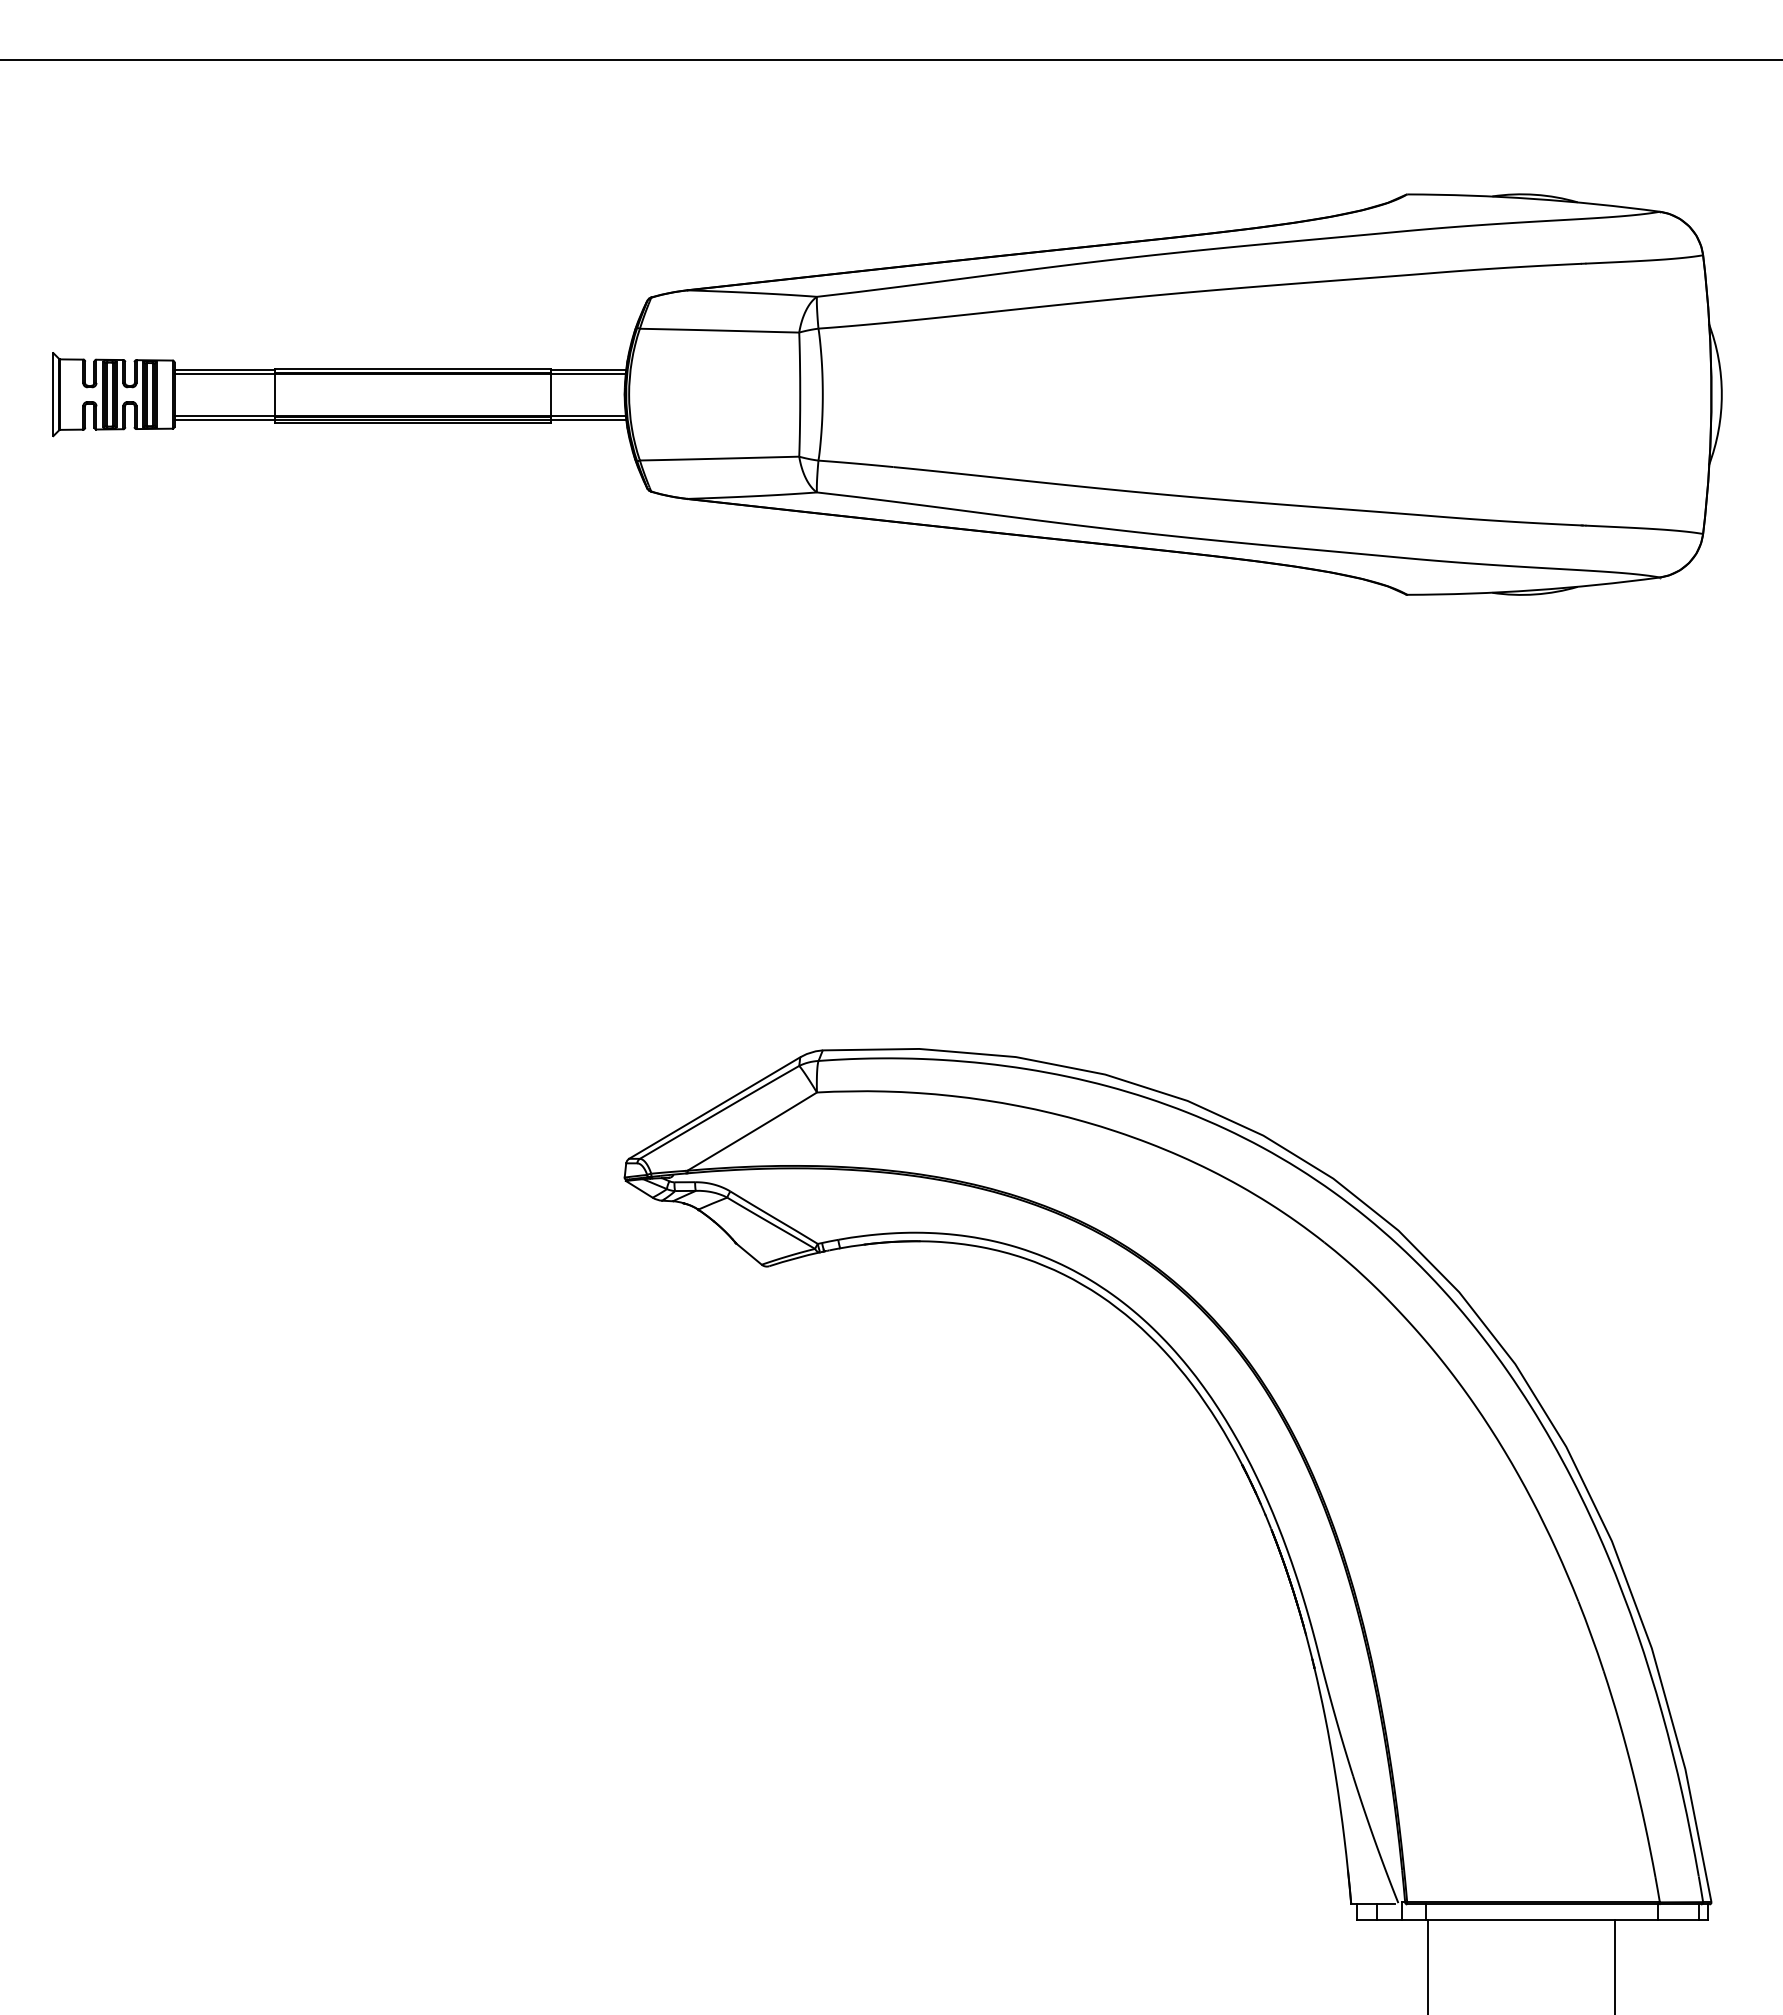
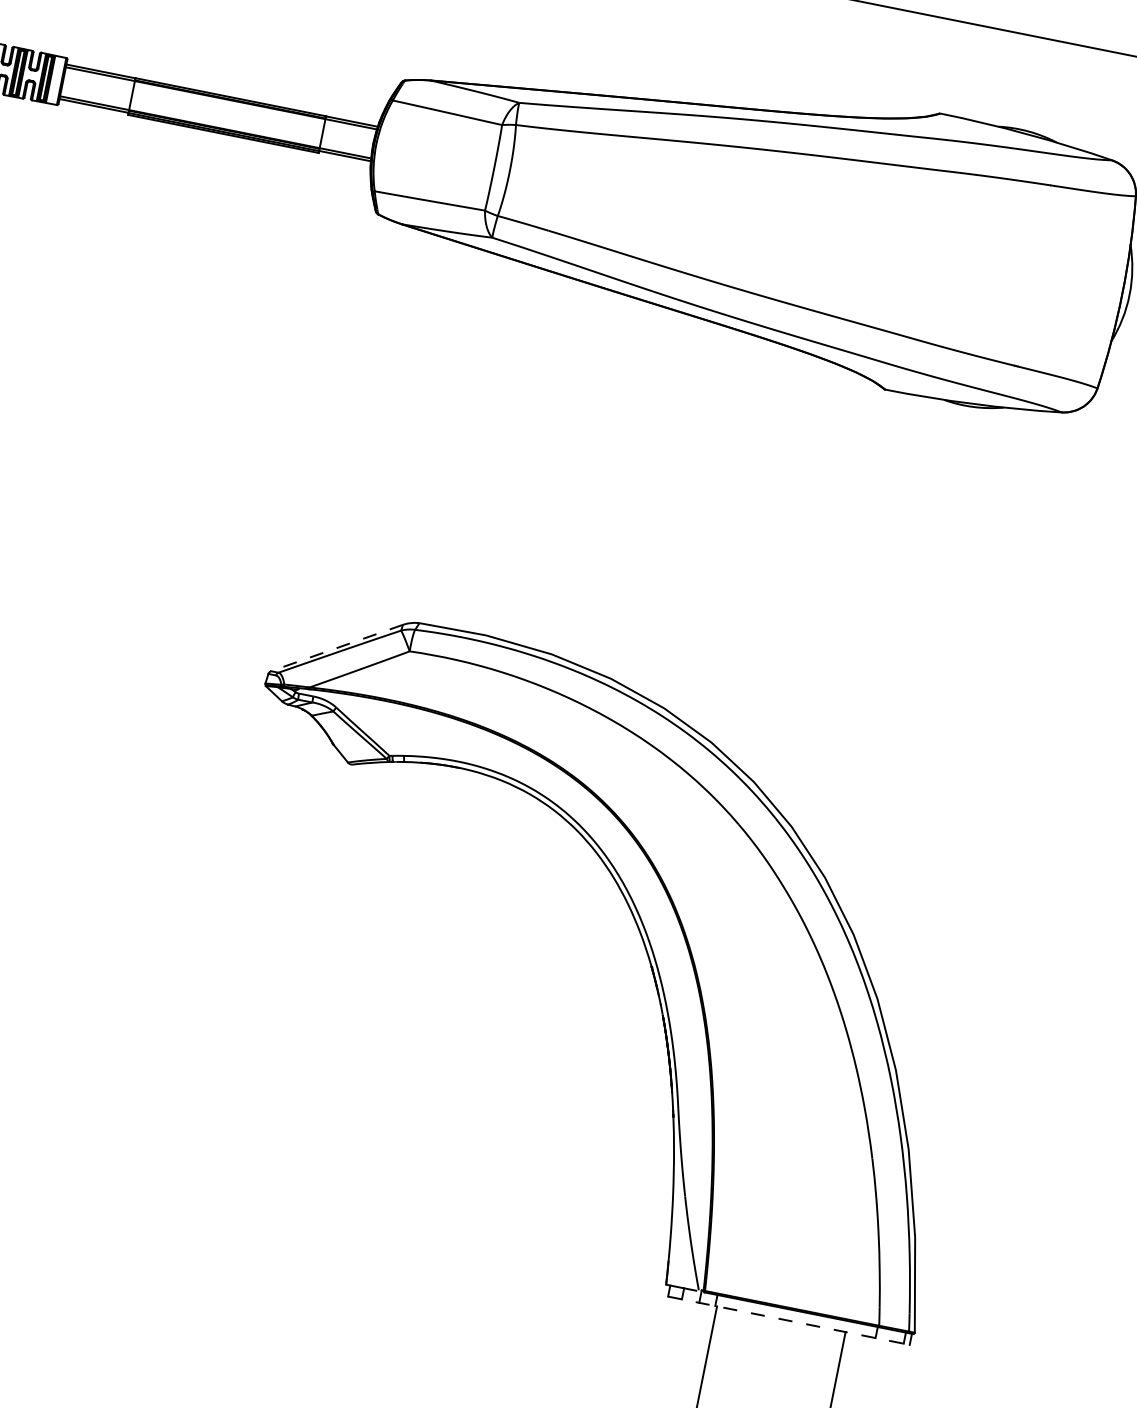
line: (714, 1108) -> (336, 648), solid -> dashed
line: (1533, 1920) -> (789, 1320), solid -> dashed

